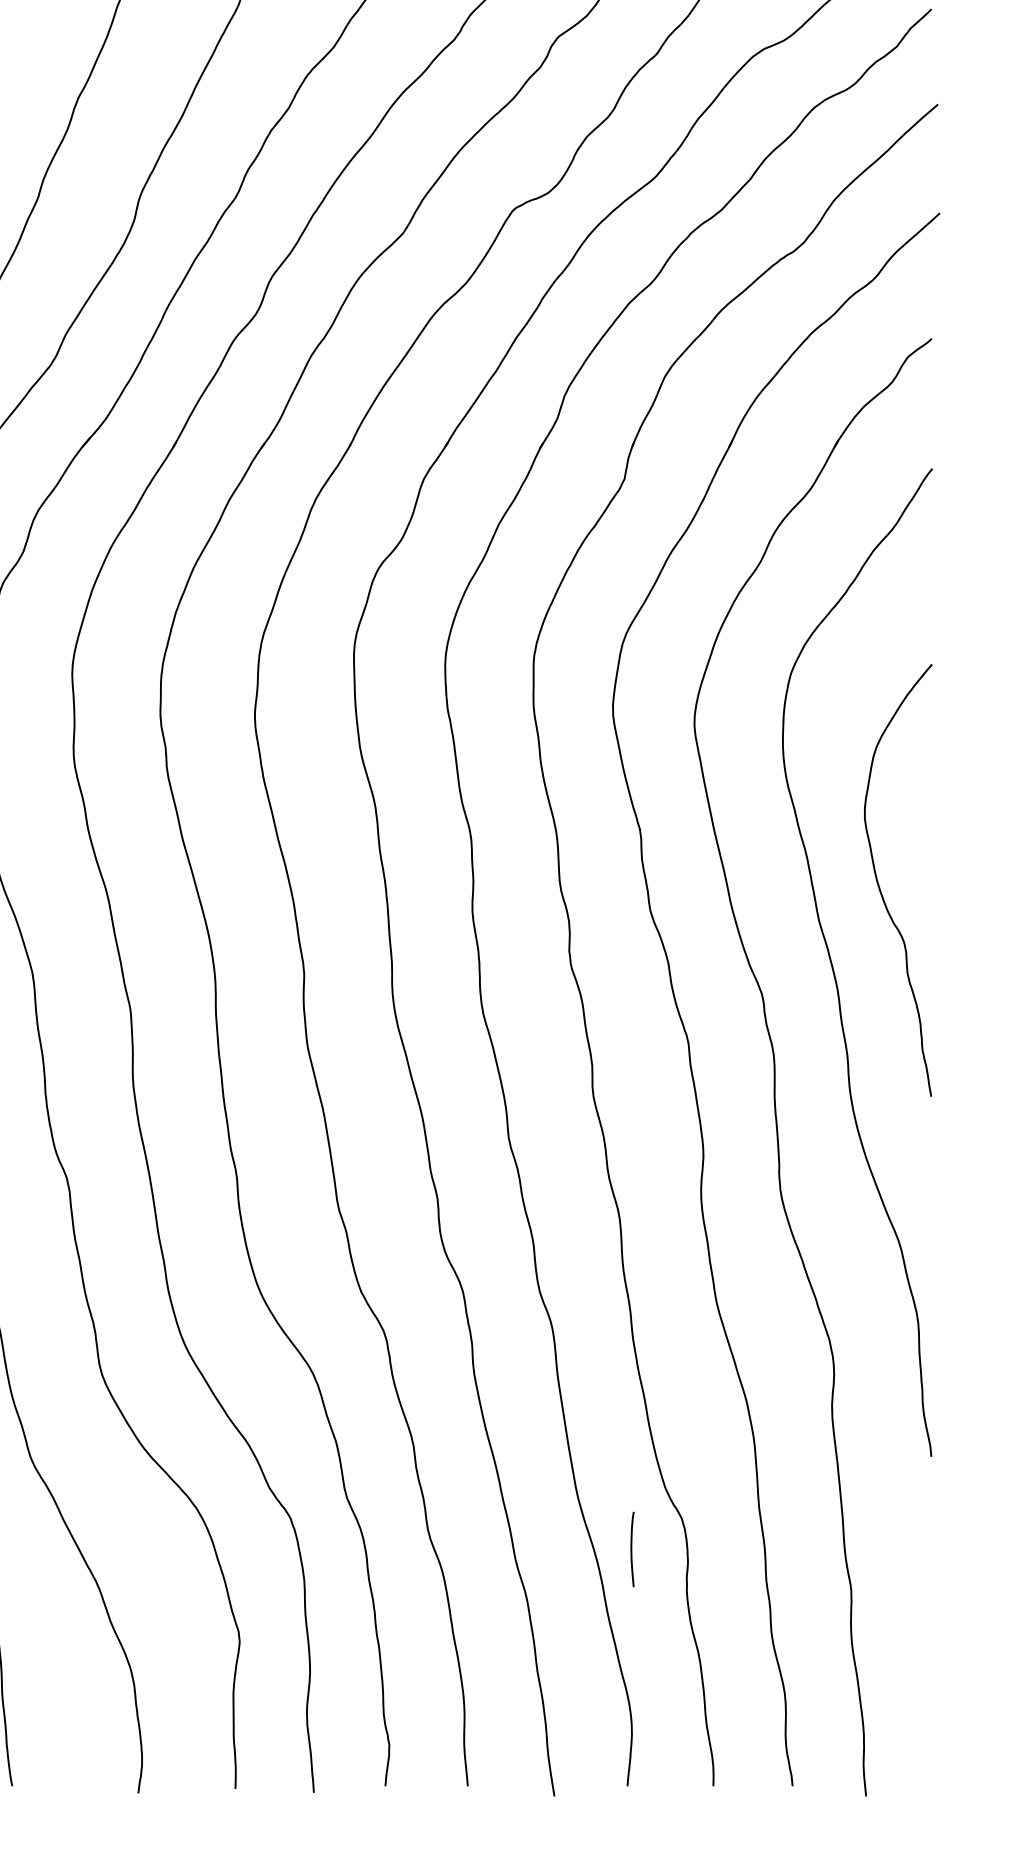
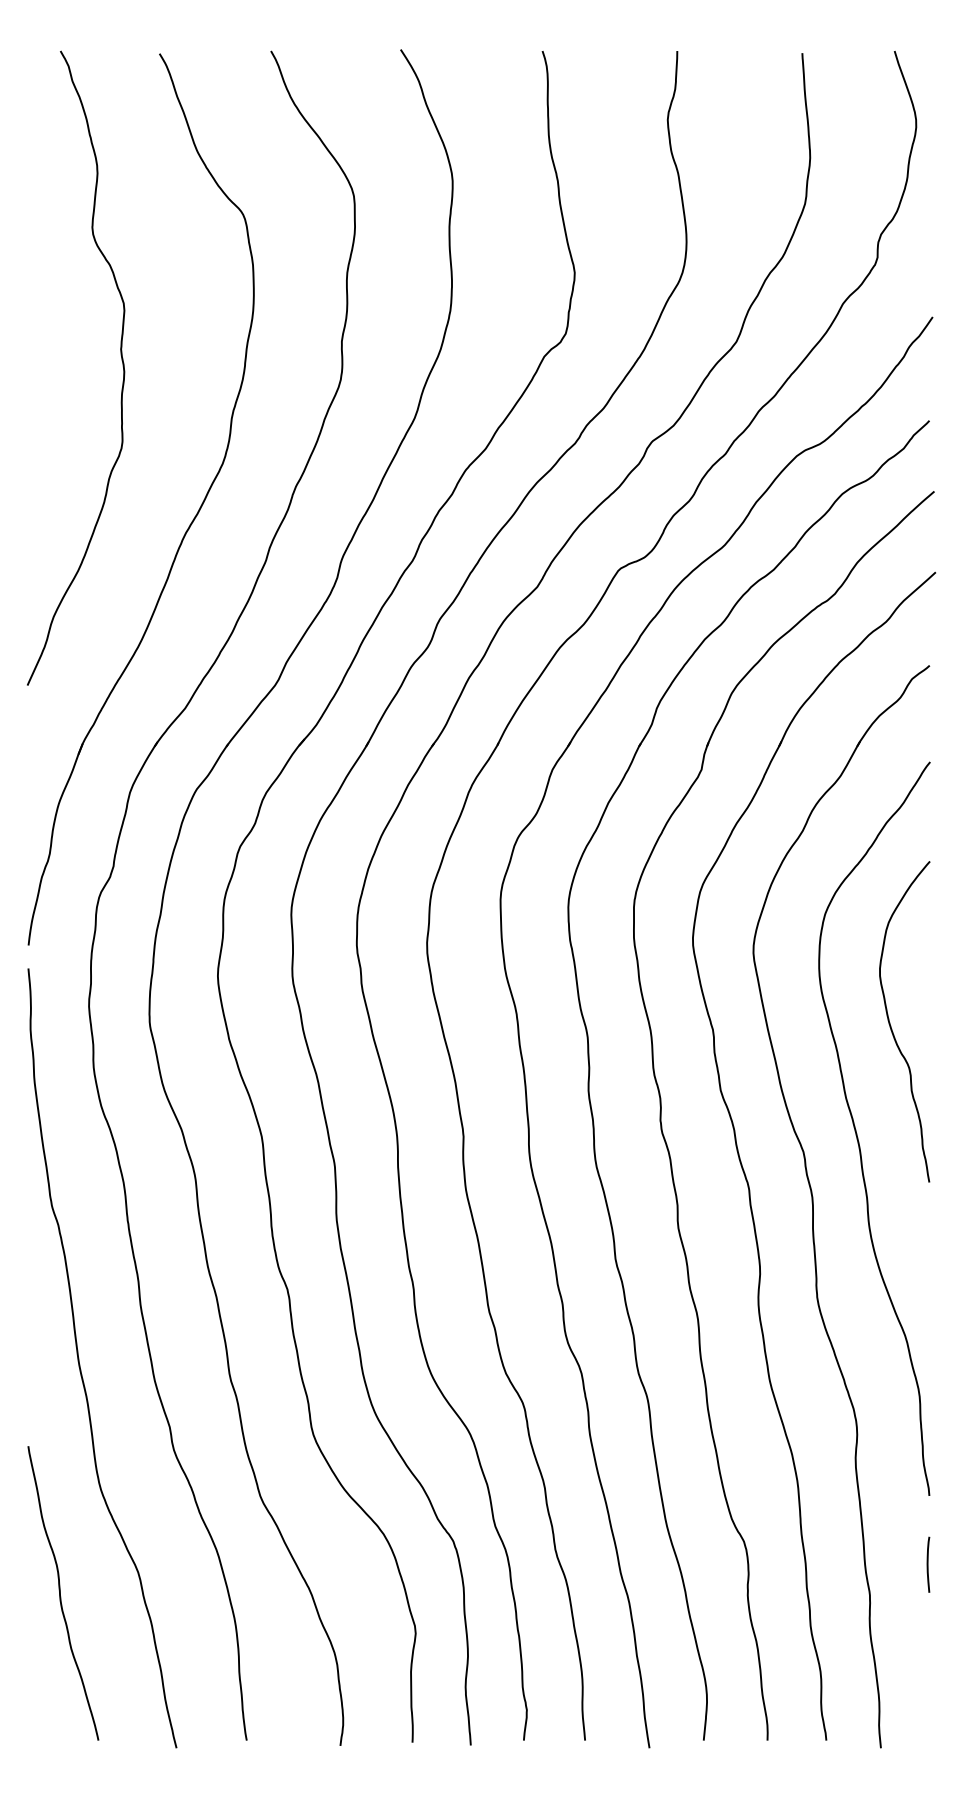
curve: (880, 885) -> (891, 1025), moved
curve: (632, 1549) -> (928, 1564), moved

